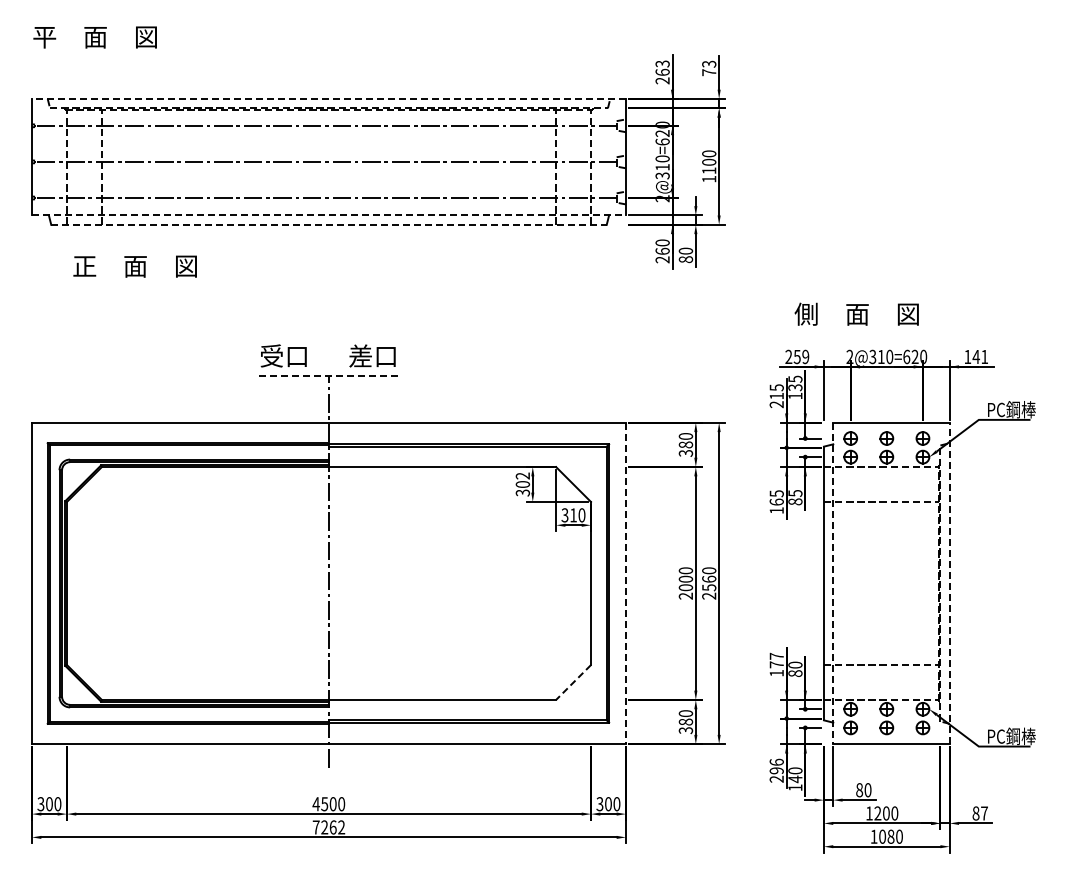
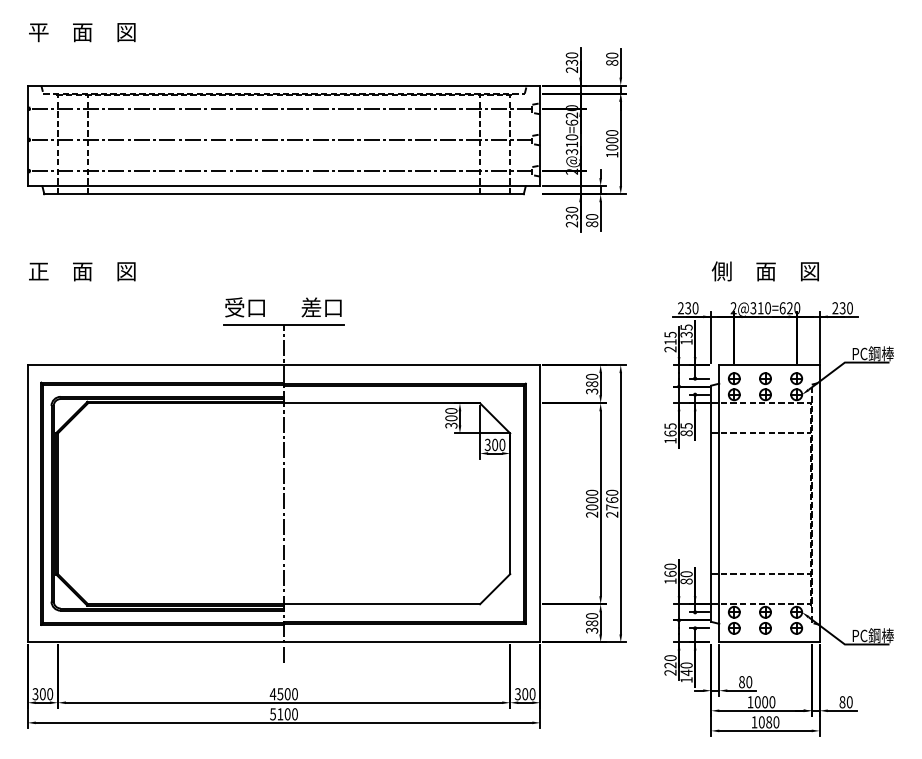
text: (662, 67) -> (571, 58), 263 -> 230
text: (709, 68) -> (612, 59), 73 -> 80
line: (329, 99) -> (284, 86), dashed -> solid
text: (709, 170) -> (612, 147), 1100 -> 1000
line: (329, 215) -> (284, 186), dashed -> solid
line: (329, 224) -> (284, 193), dashed -> solid
text: (662, 250) -> (571, 216), 260 -> 230
text: (134, 266) -> (81, 271), moved
text: (856, 313) -> (765, 270), moved
text: (801, 356) -> (691, 307), 259 -> 230
text: (976, 356) -> (842, 307), 141 -> 230
line: (329, 376) -> (284, 325), dashed -> solid
text: (522, 475) -> (451, 410), 302 -> 300
text: (573, 515) -> (495, 445), 310 -> 300
line: (625, 583) -> (539, 503), dashed -> solid
line: (833, 583) -> (719, 503), dashed -> solid
line: (949, 583) -> (819, 503), dashed -> solid
text: (709, 587) -> (612, 507), 2560 -> 2760
text: (776, 660) -> (670, 570), 177 -> 160
line: (573, 682) -> (495, 589), dashed -> solid
text: (776, 766) -> (670, 661), 296 -> 220
text: (877, 813) -> (757, 702), 1200 -> 1000
text: (984, 813) -> (849, 702), 87 -> 80
text: (328, 827) -> (283, 714), 7262 -> 5100

